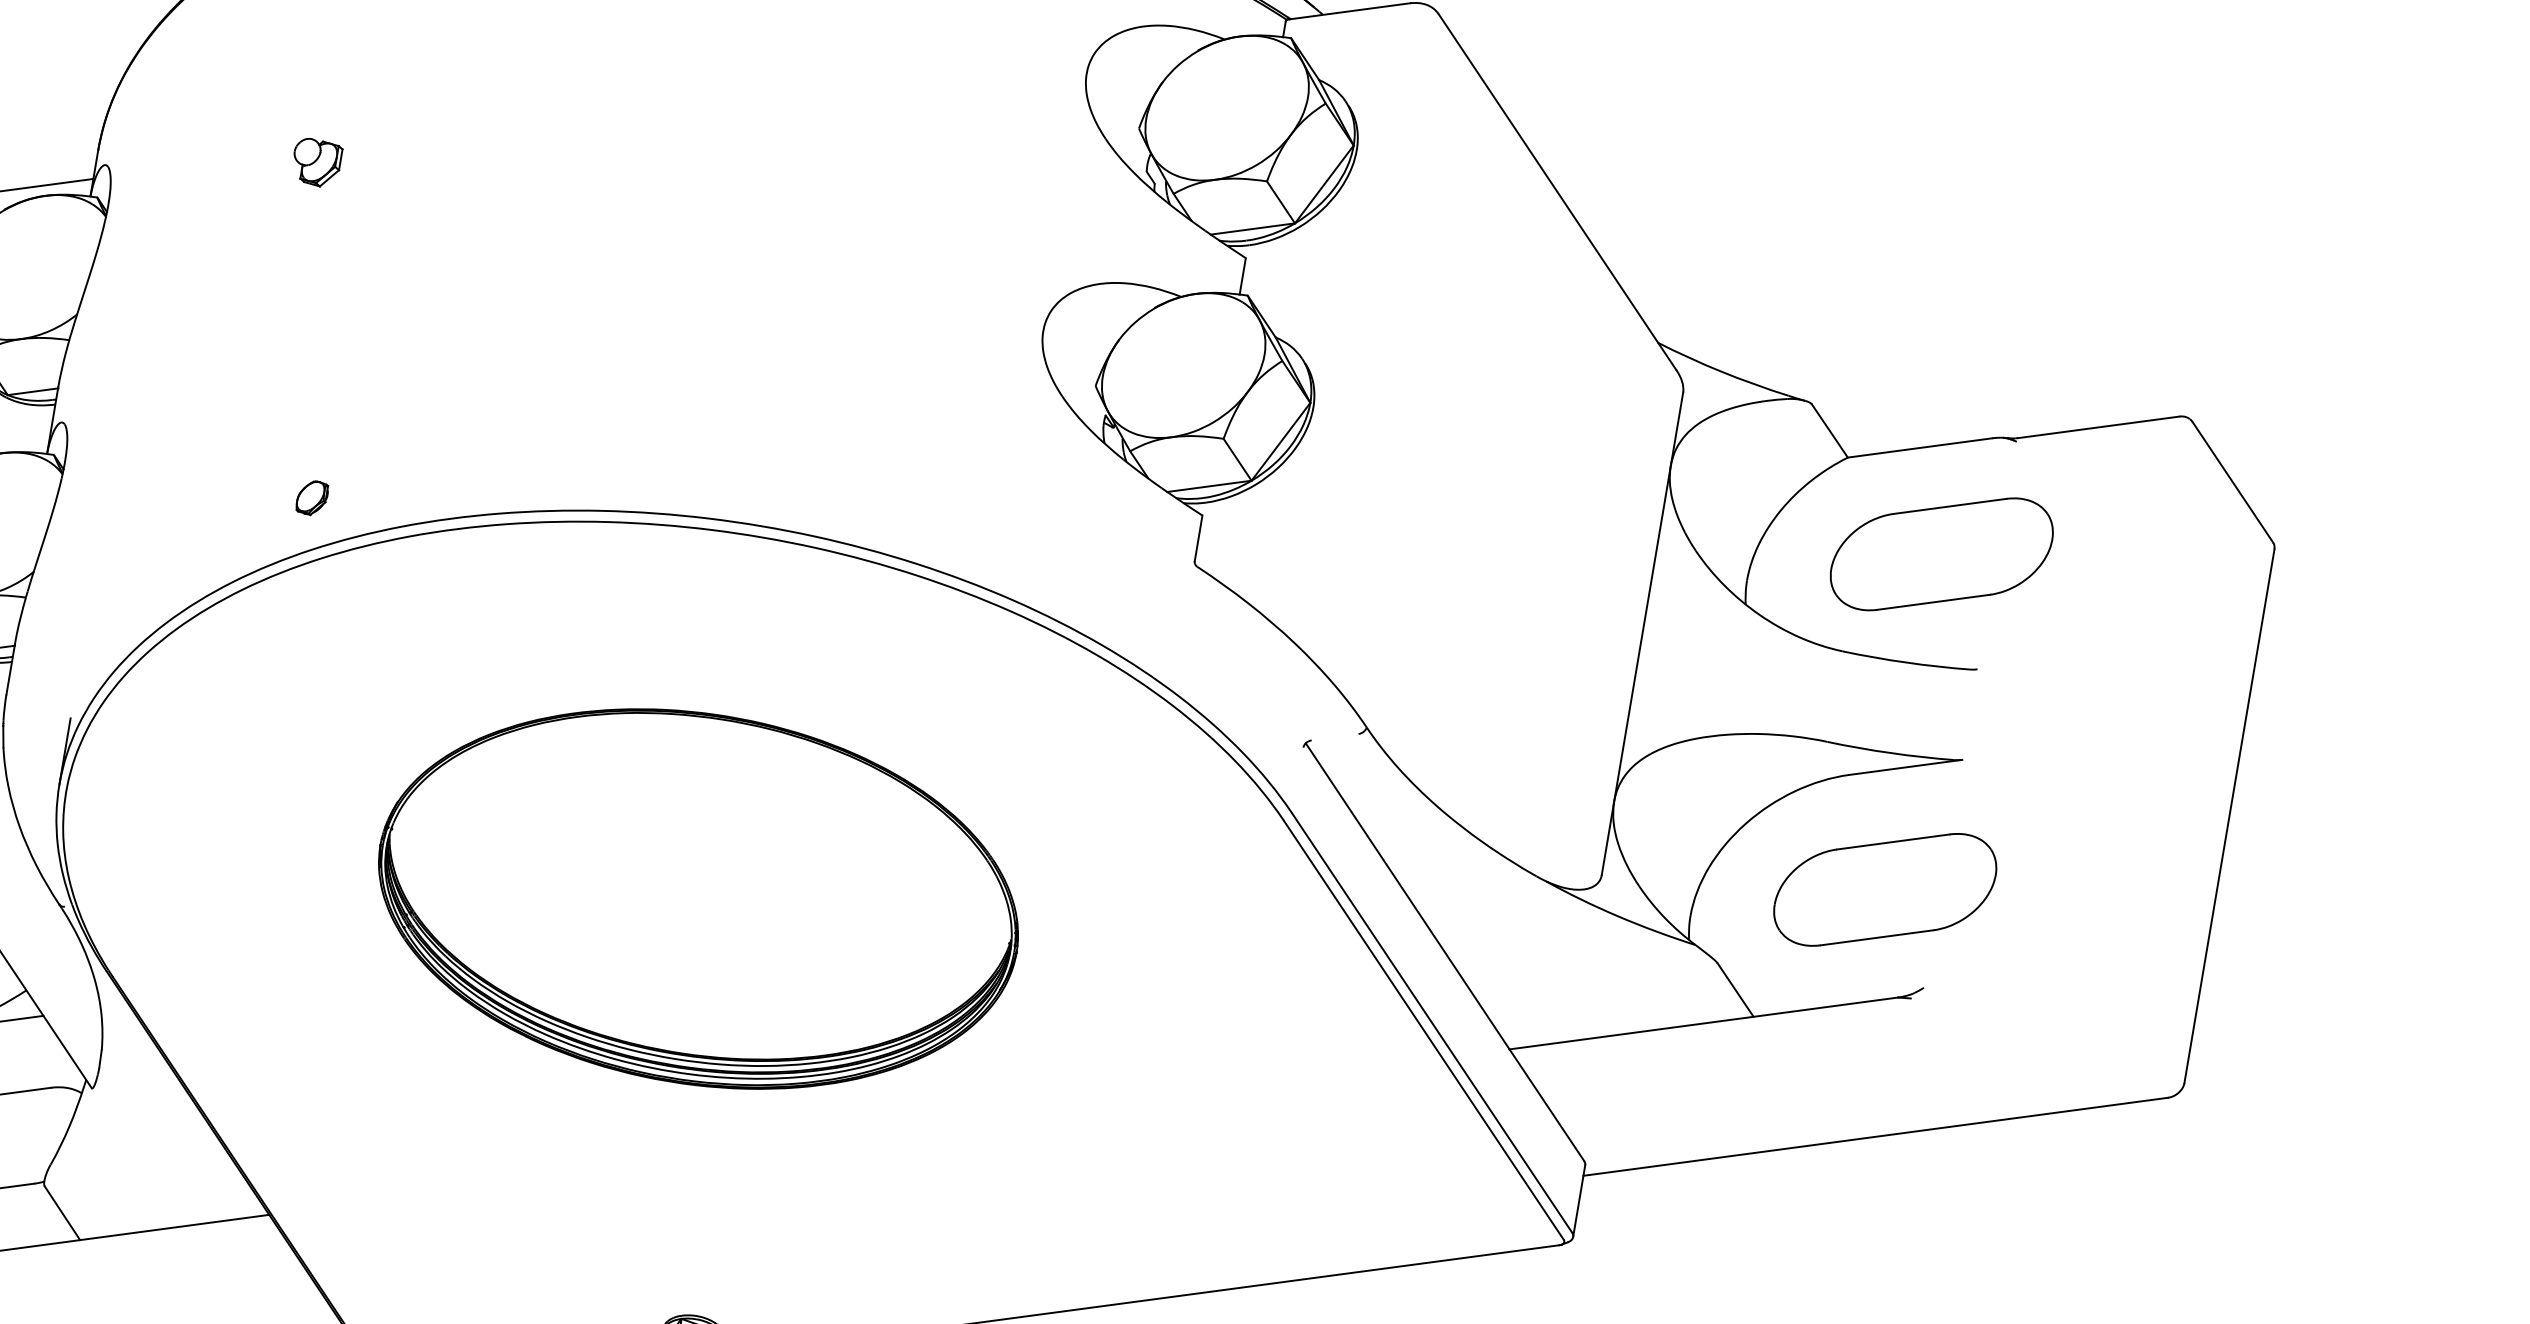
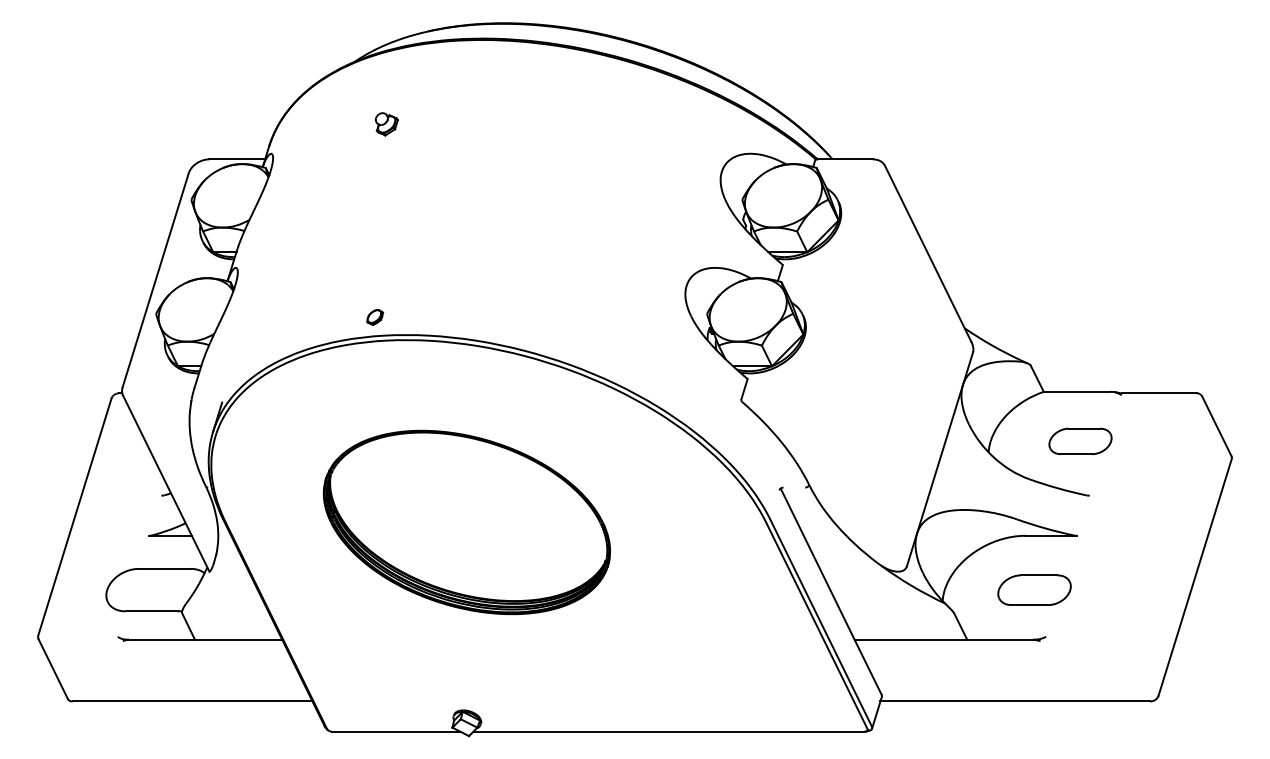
part: (319, 162) -> (386, 124), moved
part: (313, 498) -> (375, 317), moved
part: (1941, 554) -> (1080, 441), size x0.6
part: (1885, 890) -> (1034, 590), size x0.7
part: (697, 897) -> (466, 521), moved

